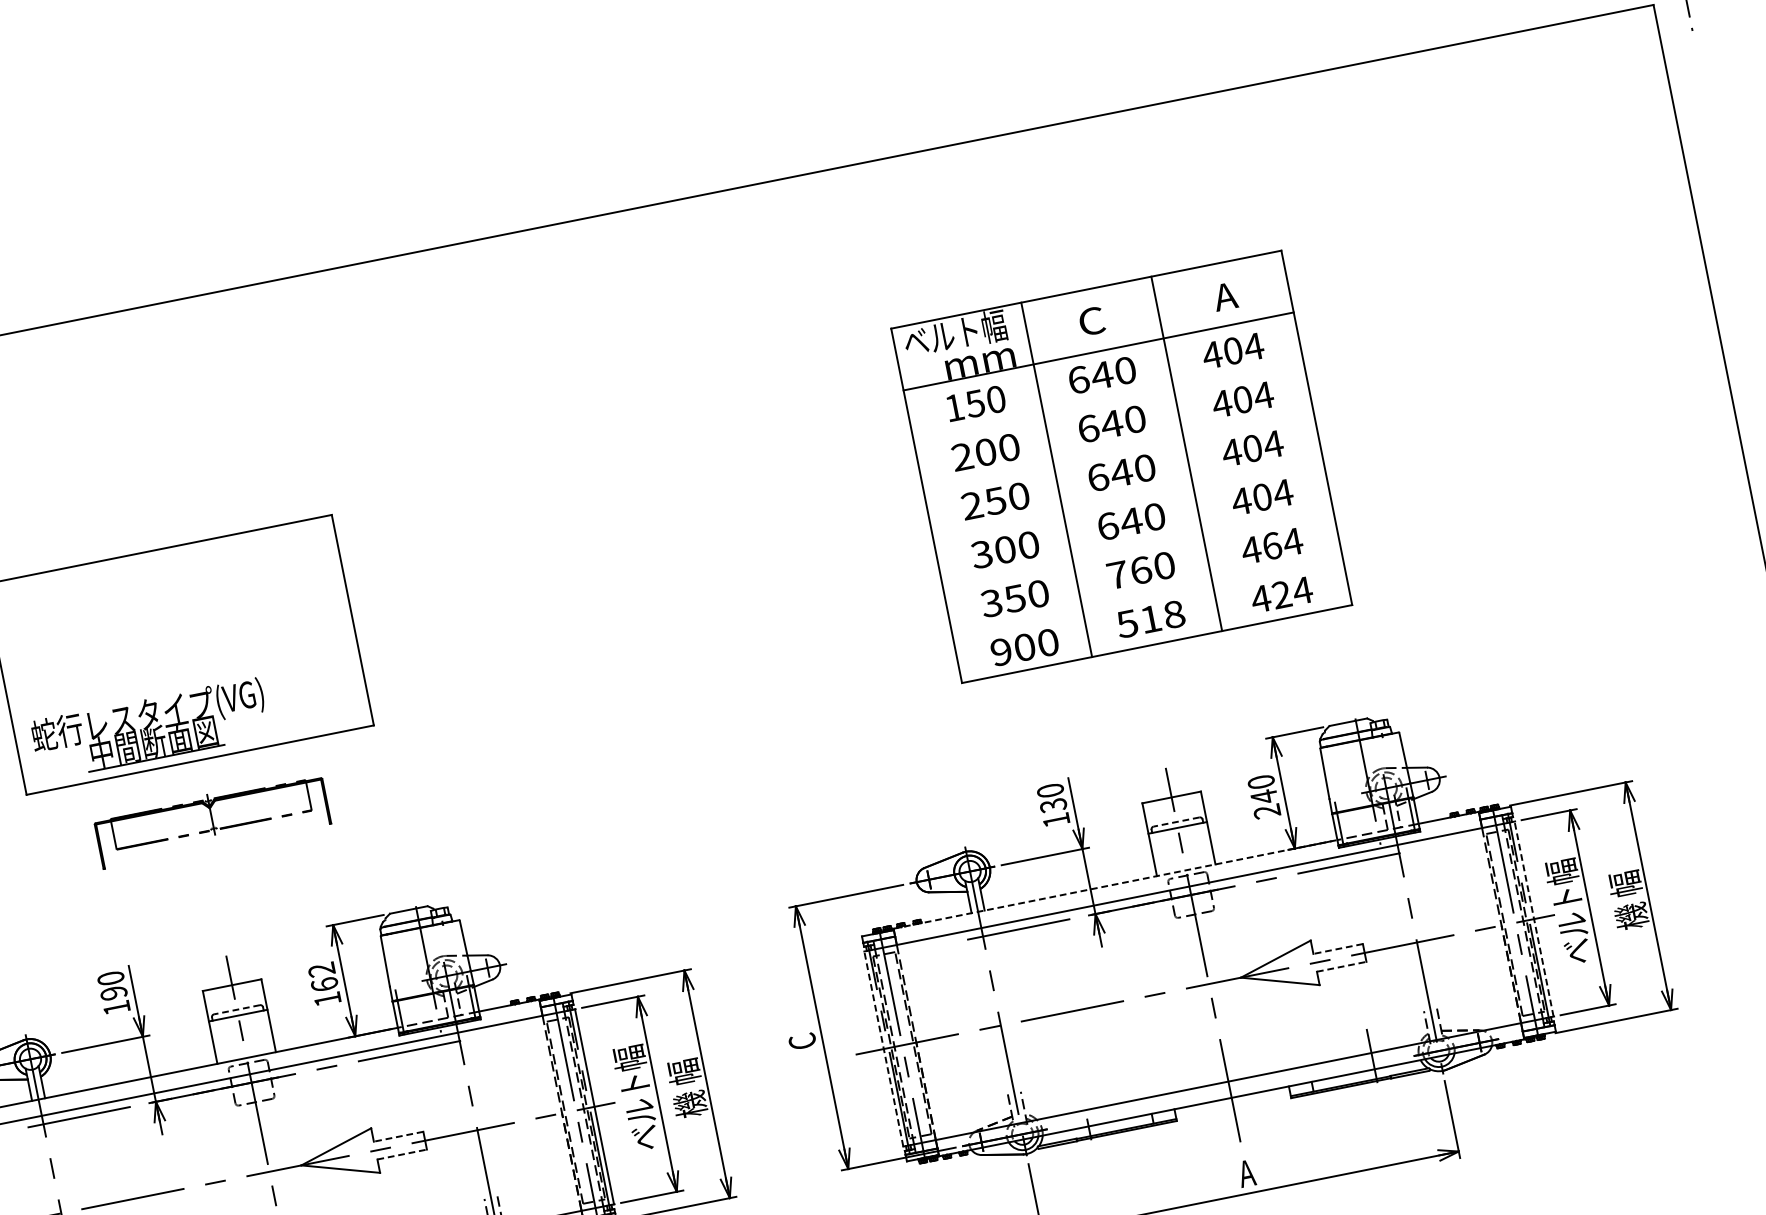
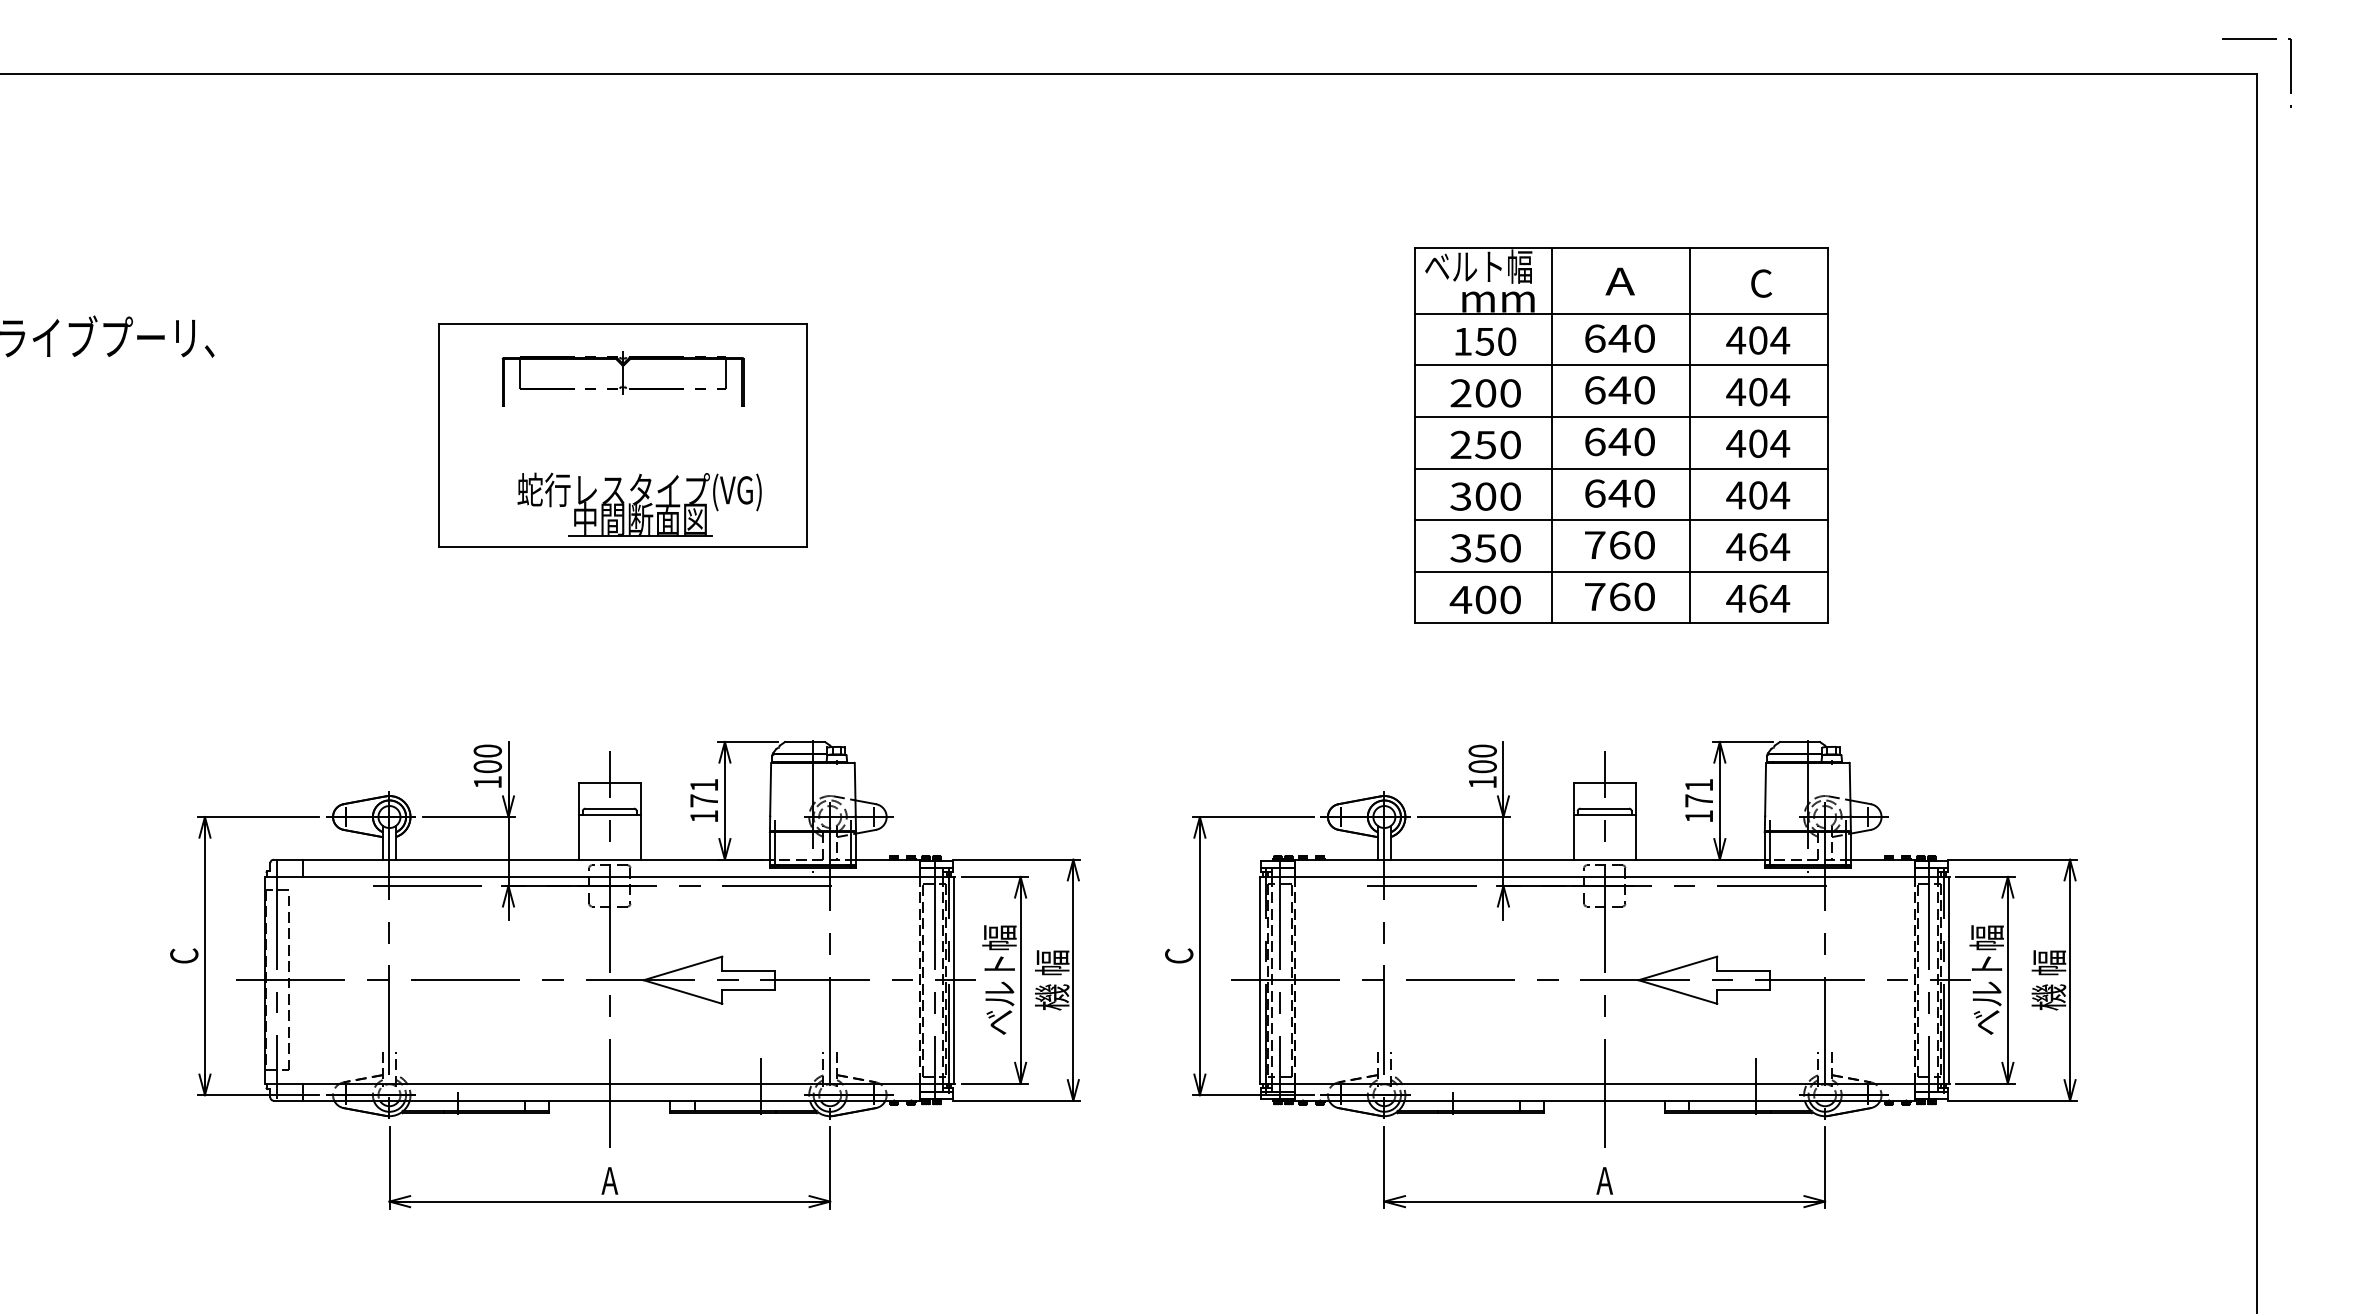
text: (1225, 296) -> (1761, 283), A -> C
text: (1091, 321) -> (1619, 281), C -> A
line: (1107, 400) -> (1620, 365), added
line: (1117, 448) -> (1620, 416), added
line: (1127, 497) -> (1620, 468), added
line: (1137, 546) -> (1620, 520), added
text: (1282, 594) -> (1758, 598), 424 -> 464
line: (1146, 595) -> (1620, 571), added
text: (1150, 618) -> (1619, 596), 518 -> 760
text: (1000, 651) -> (1460, 599), 900 -> 400
part: (150, 728) -> (639, 504), moved
text: (1264, 796) -> (1699, 800), 240 -> 171
text: (1053, 805) -> (1482, 766), 130 -> 100
part: (211, 820) -> (622, 378), moved
line: (1176, 821) -> (1604, 808), dashed -> solid
line: (1115, 884) -> (1529, 859), dashed -> solid
line: (1534, 918) -> (1949, 979), dashed -> solid
line: (1337, 948) -> (1742, 970), dashed -> solid
line: (1341, 966) -> (1743, 989), dashed -> solid
text: (323, 976) -> (704, 792), 162 -> 171
text: (113, 993) -> (487, 766), 190 -> 100
line: (236, 1009) -> (609, 808), dashed -> solid
line: (883, 1048) -> (1260, 979), dashed -> solid
line: (398, 1136) -> (748, 970), dashed -> solid
line: (403, 1154) -> (749, 989), dashed -> solid

